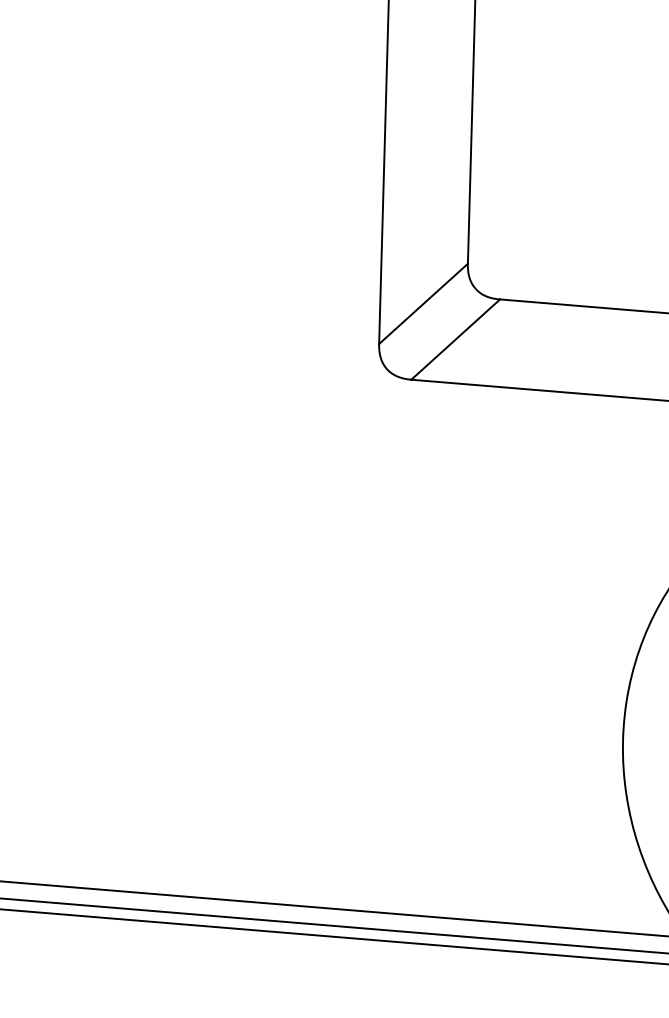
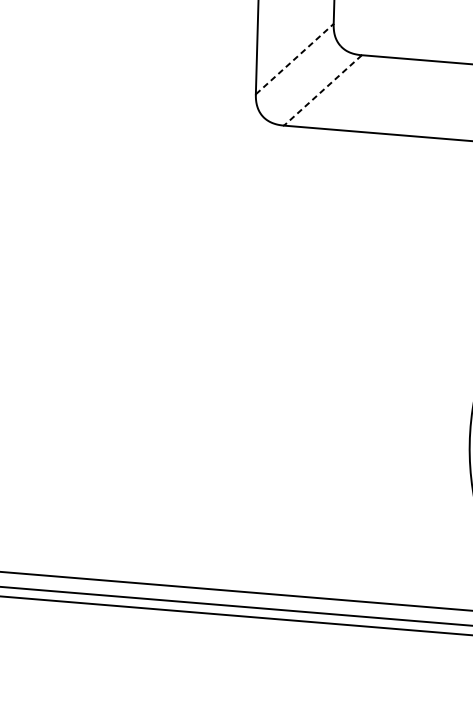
line: (423, 303) -> (294, 58), solid -> dashed
line: (455, 339) -> (322, 90), solid -> dashed

